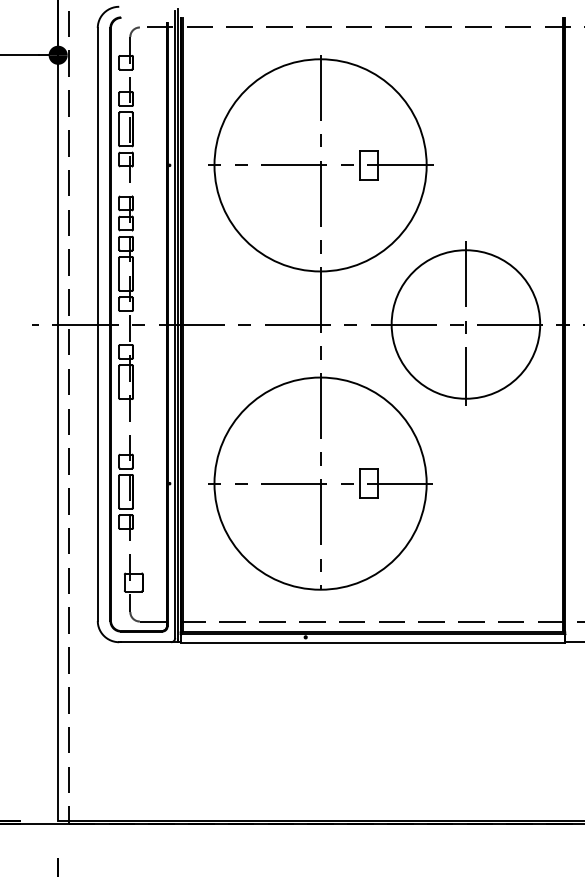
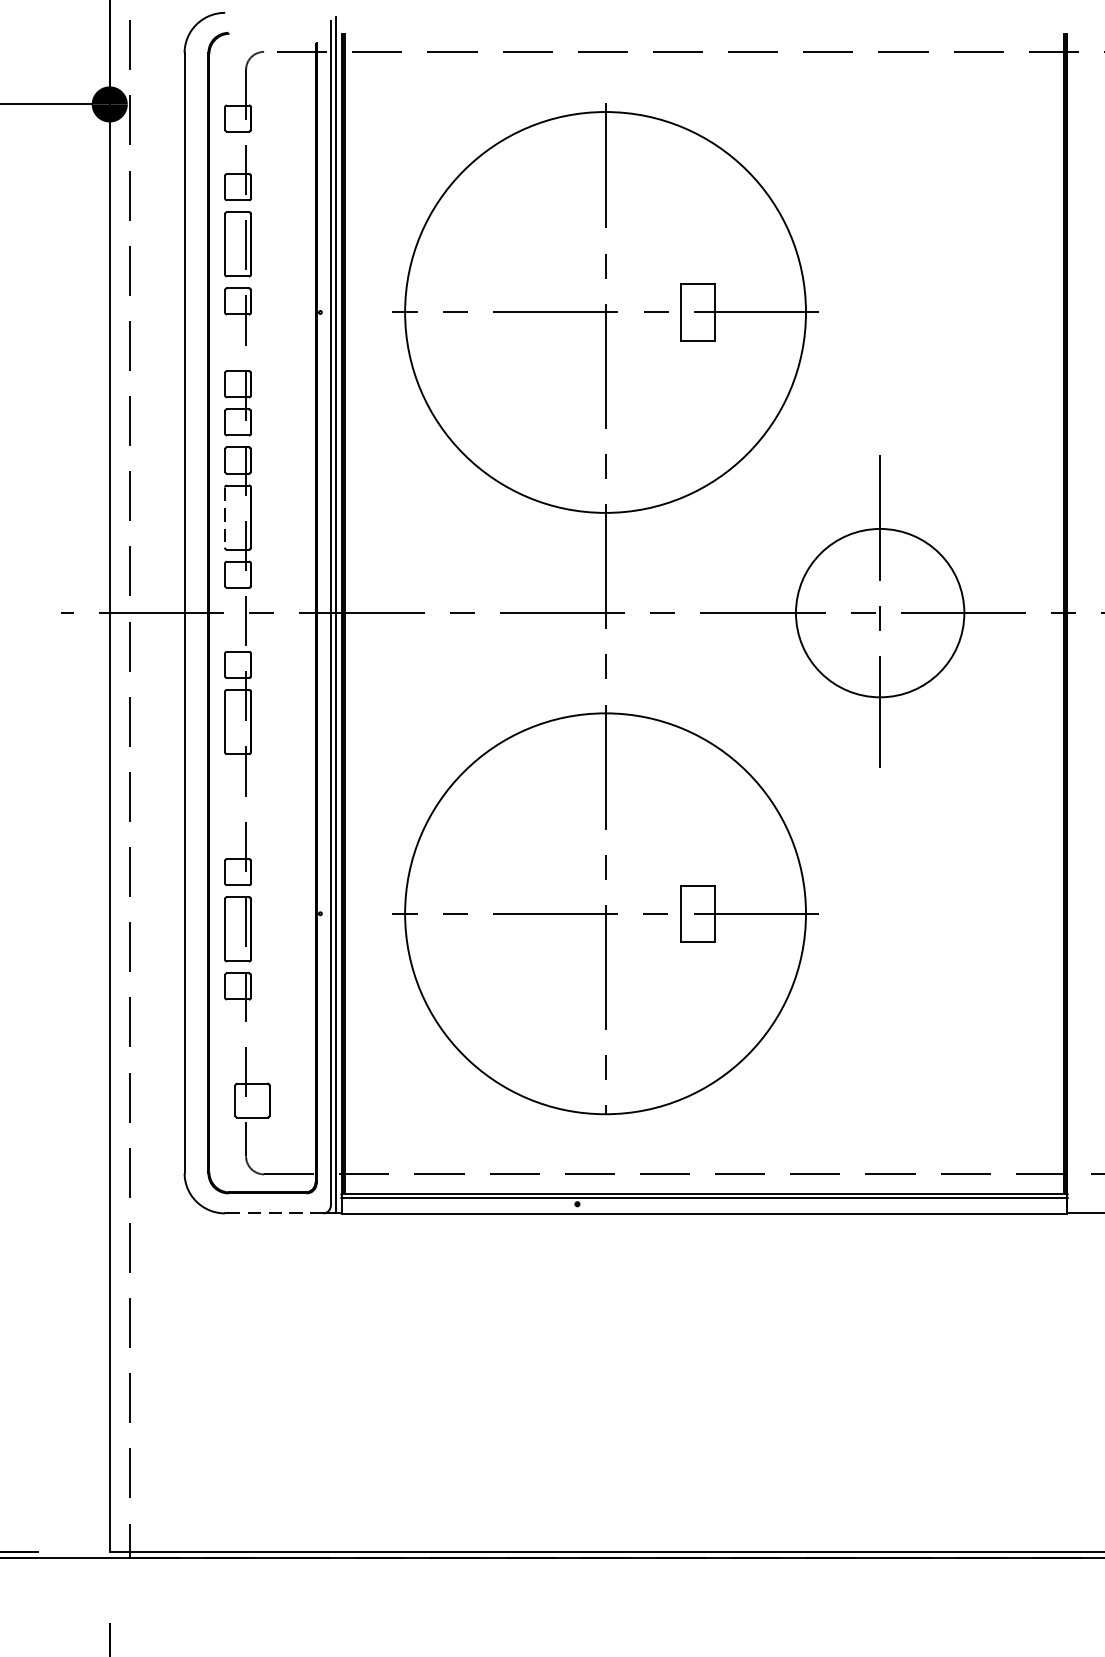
line: (119, 273) -> (225, 516), solid -> dashed
circle: (465, 324) -> (879, 613), size x0.6
line: (145, 642) -> (274, 1213), solid -> dashed

